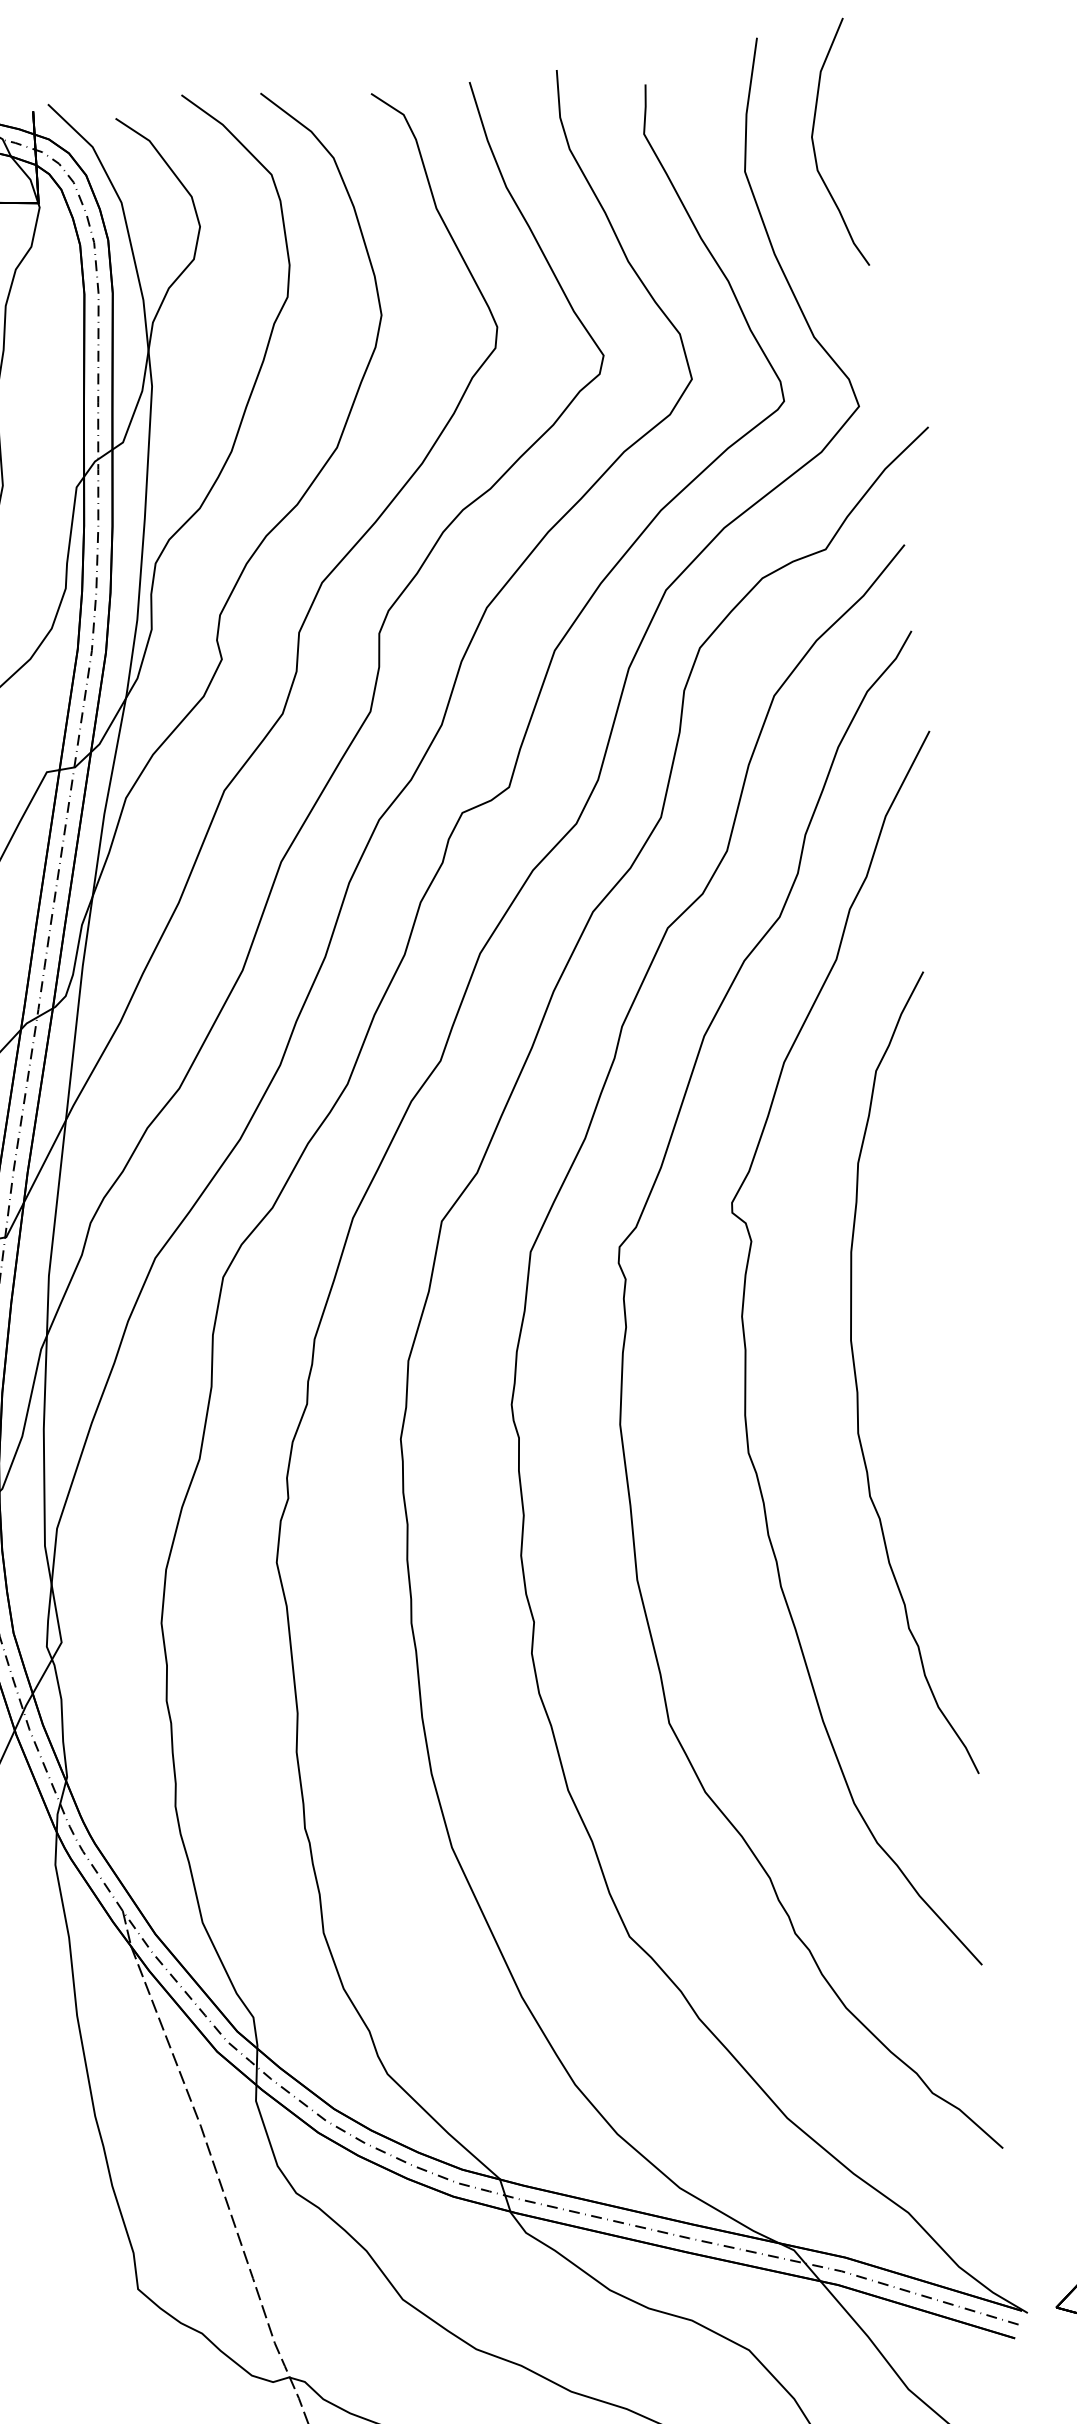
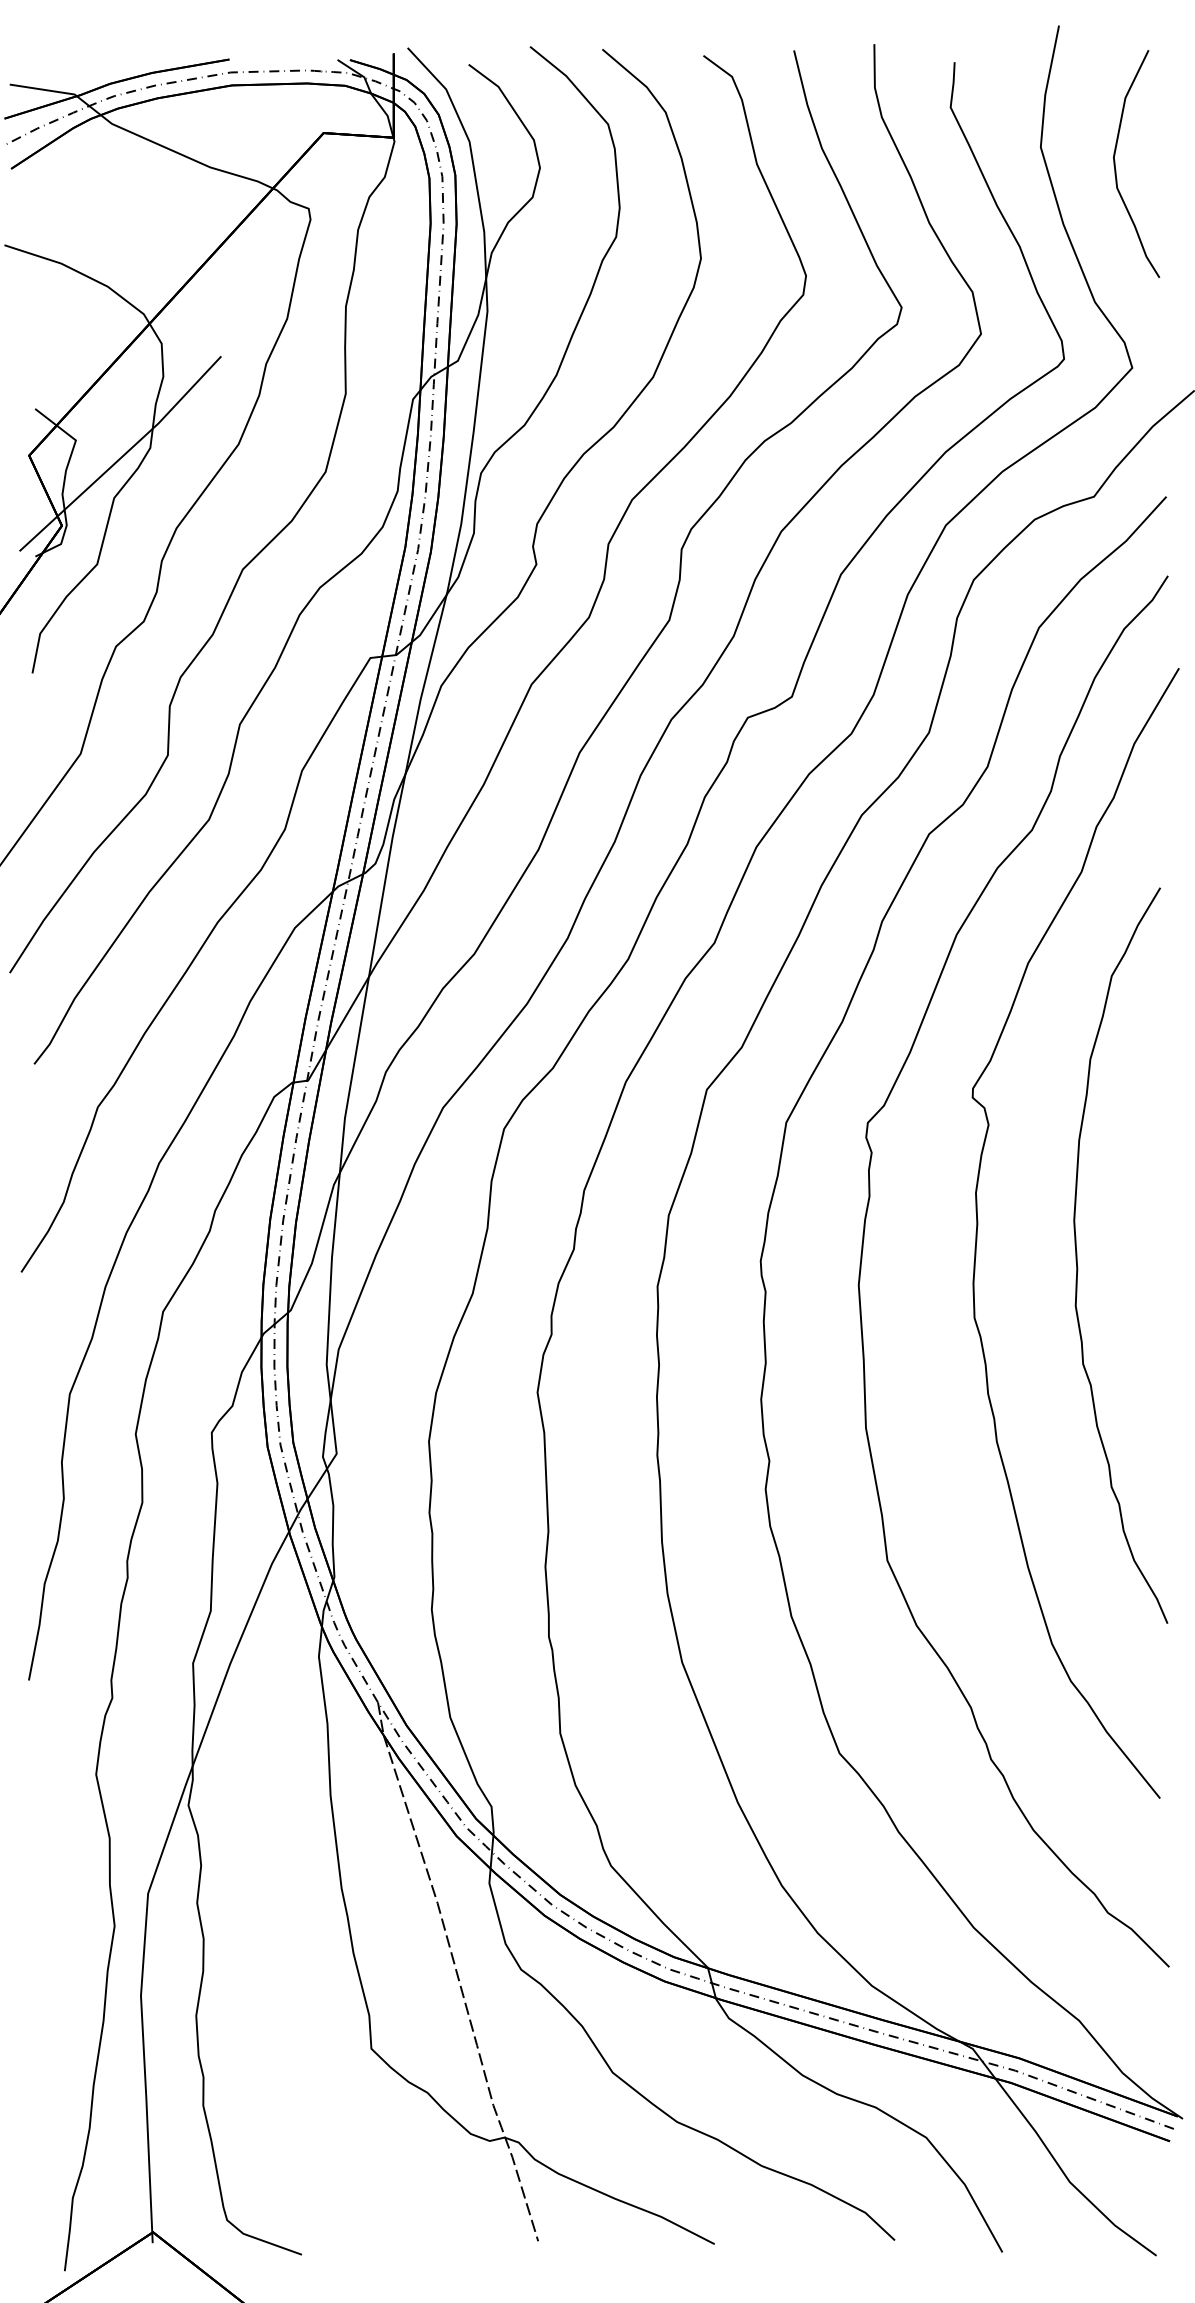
curve: (815, 150) -> (1116, 169), moved

